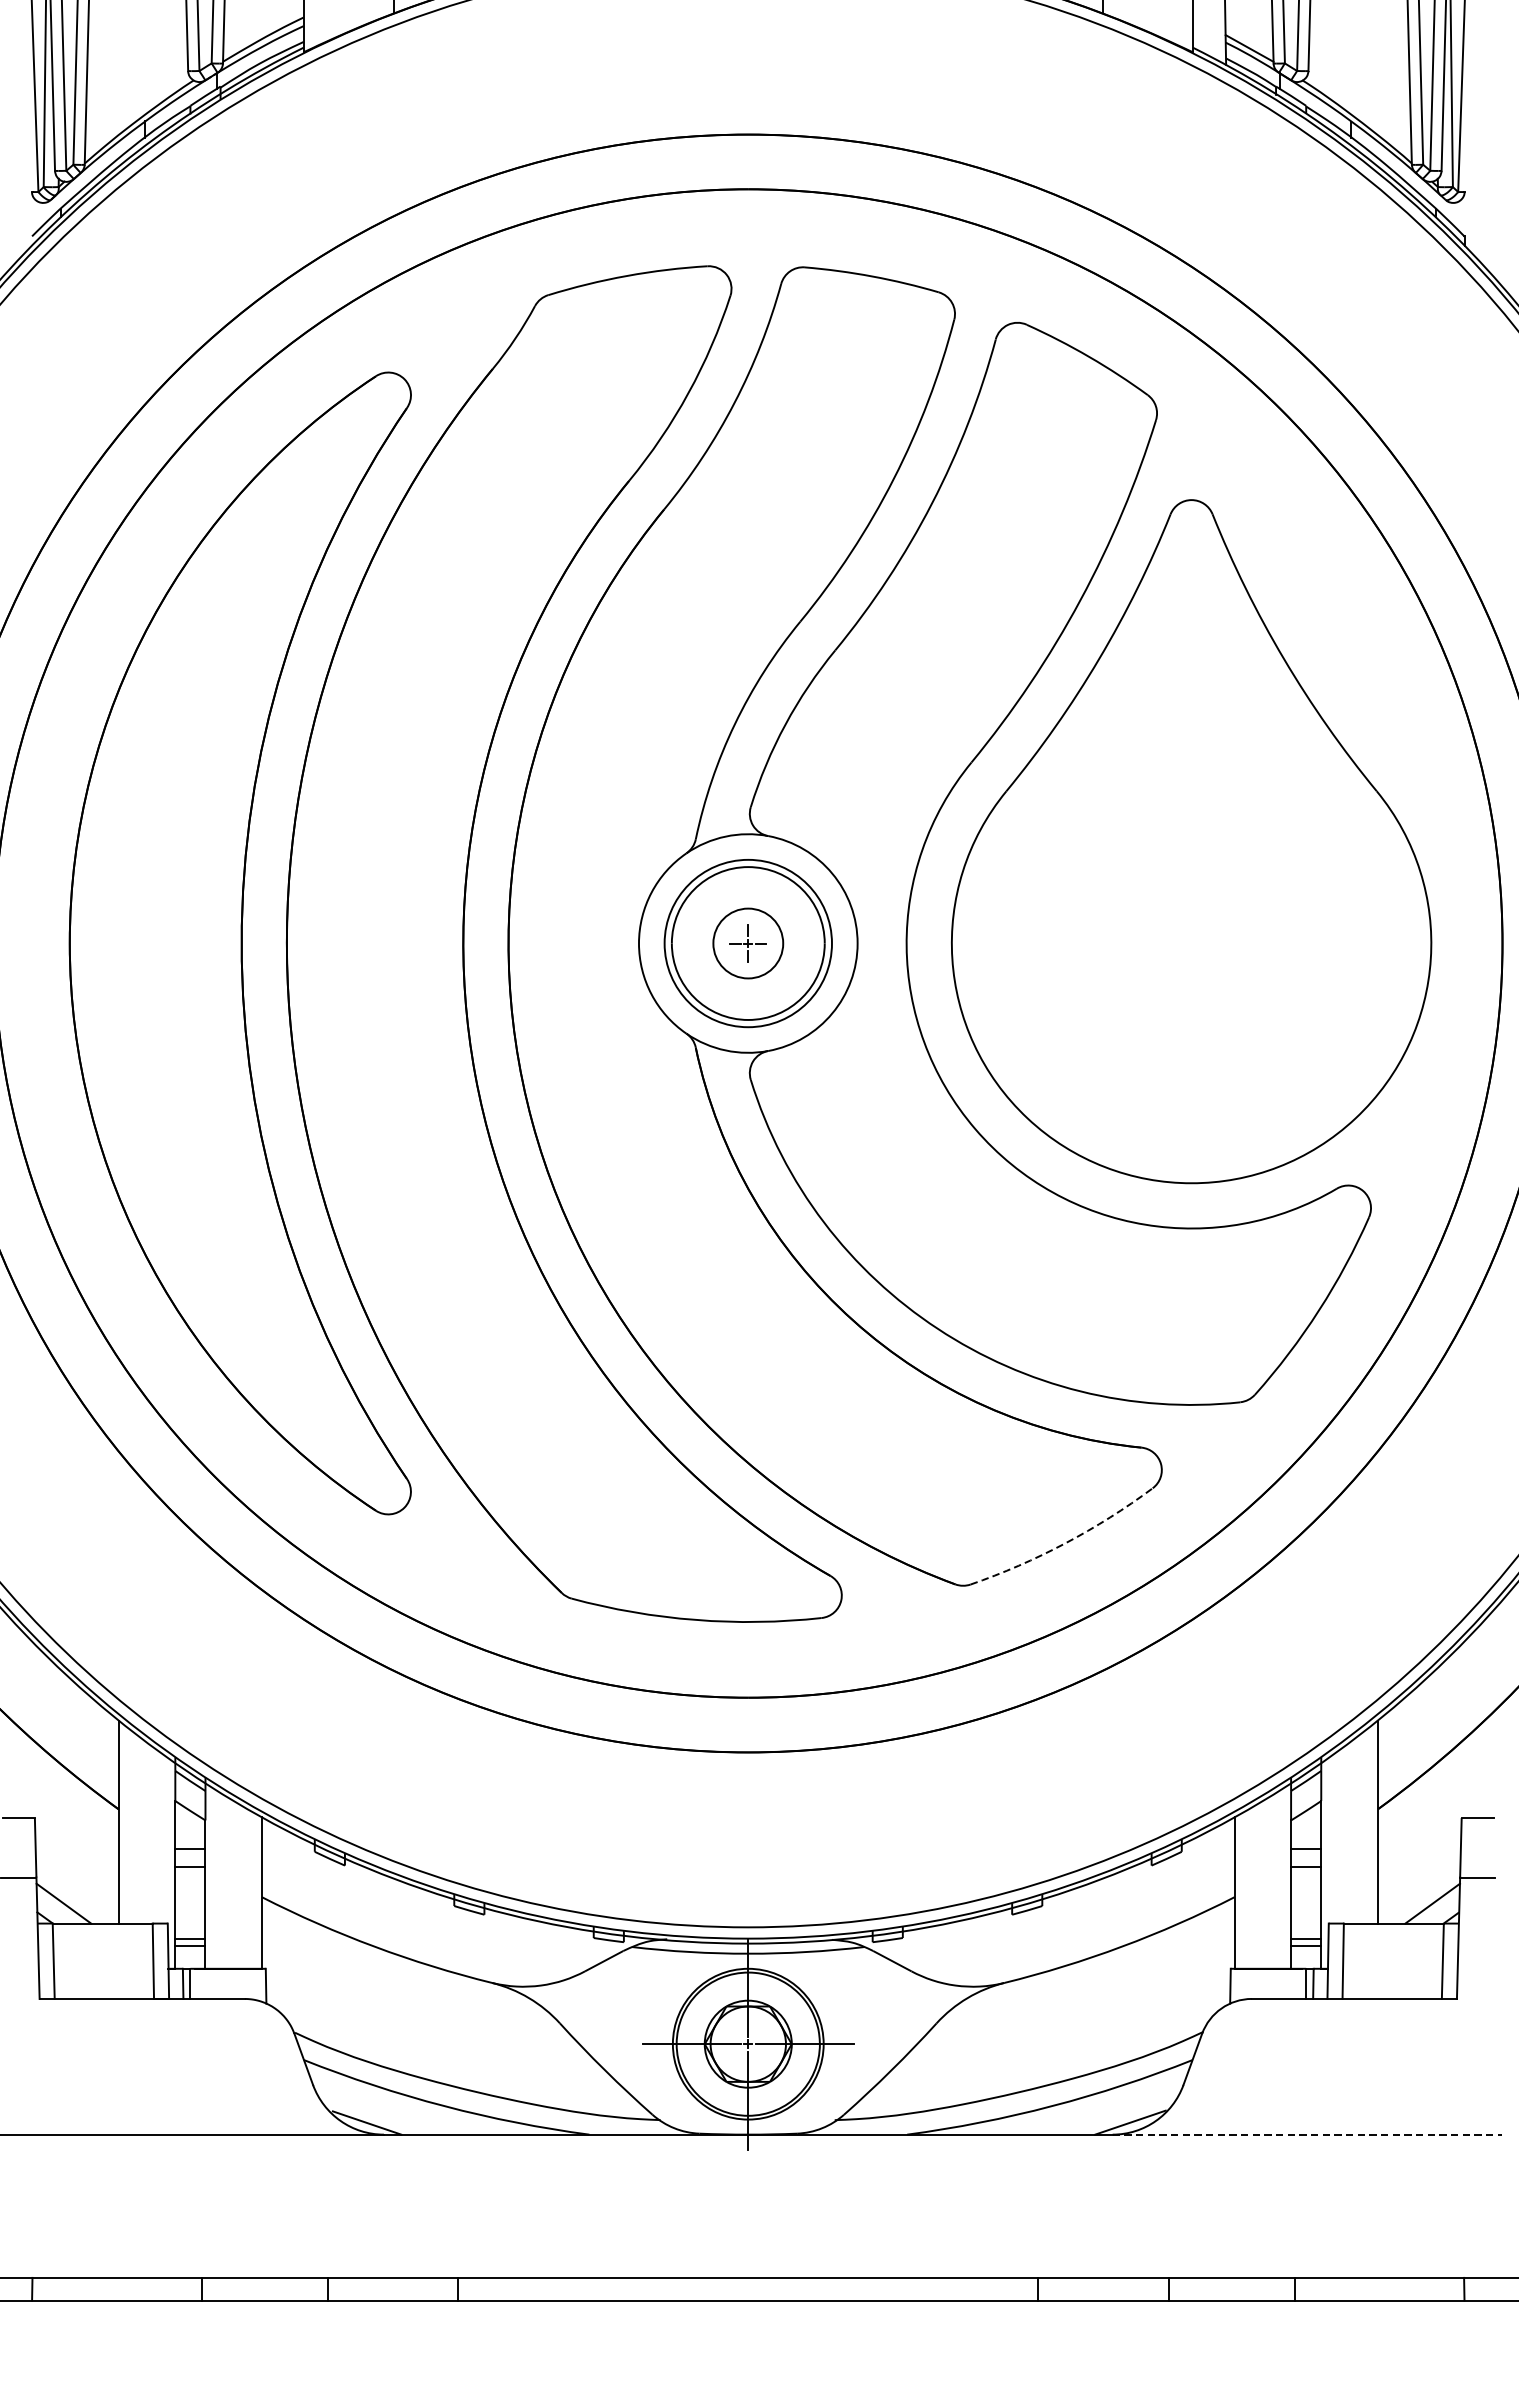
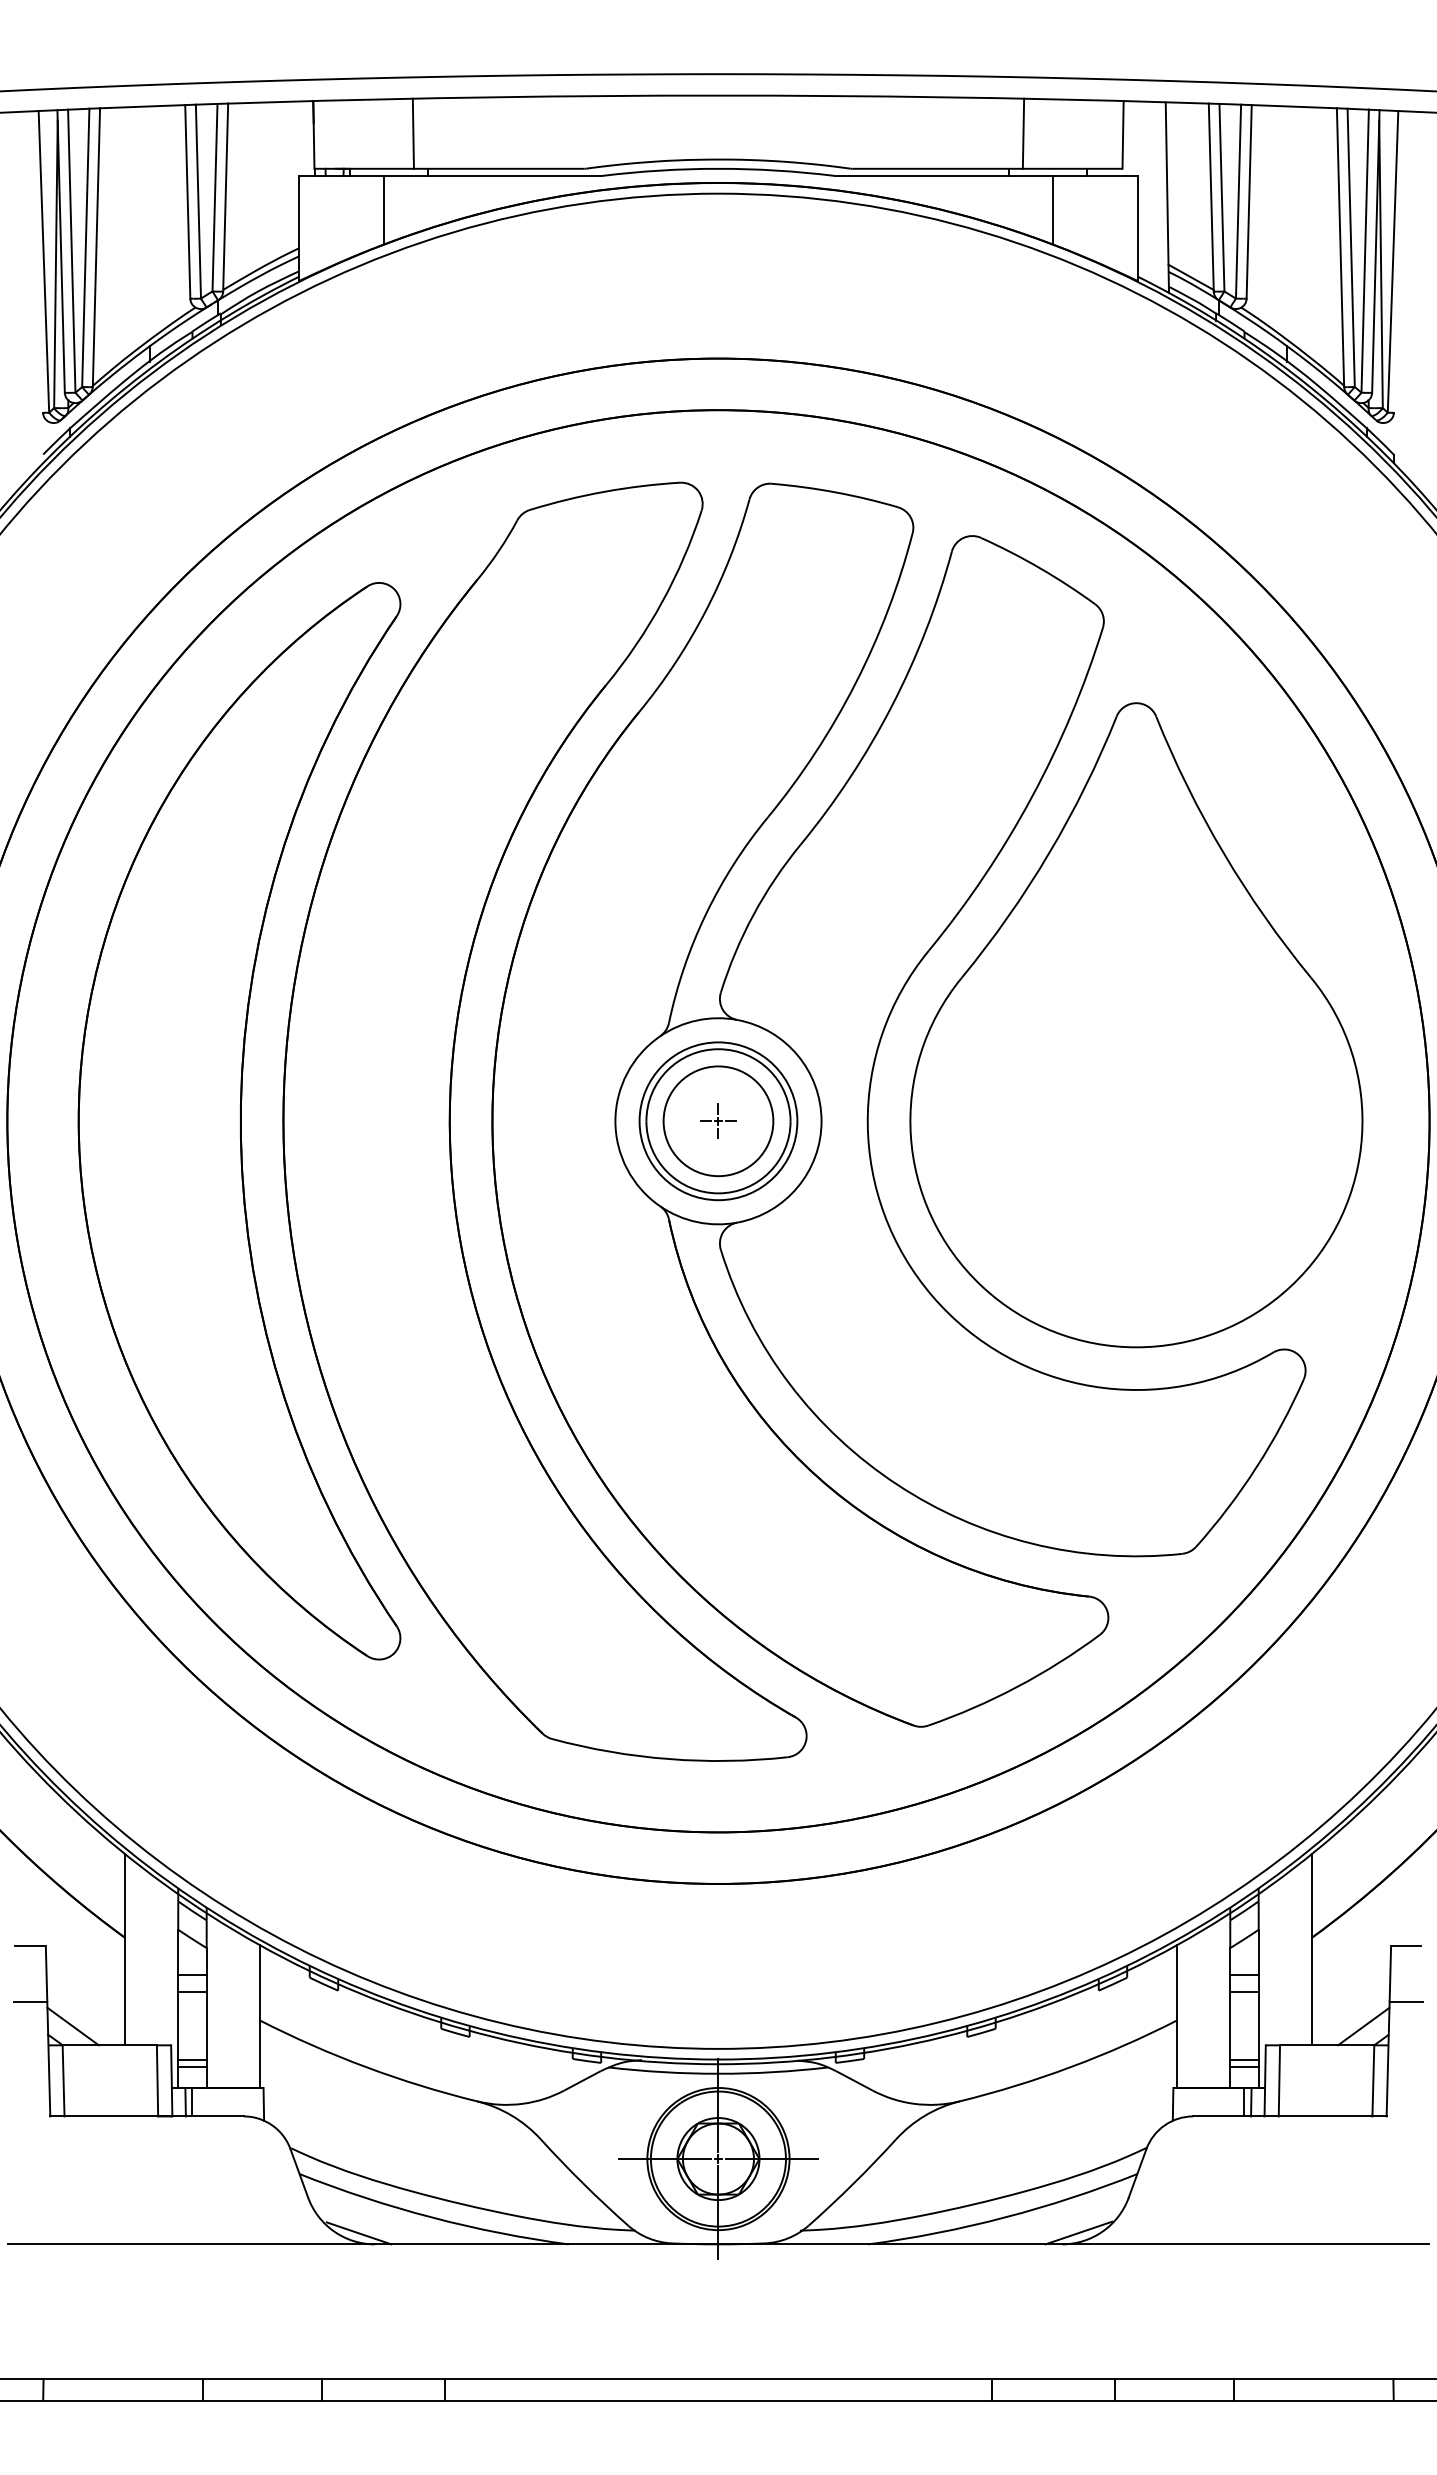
circle: (748, 943) -> (718, 1121), size x1.67
arc: (1065, 1542) -> (1017, 1686), dashed -> solid
line: (1307, 2134) -> (1245, 2244), dashed -> solid

